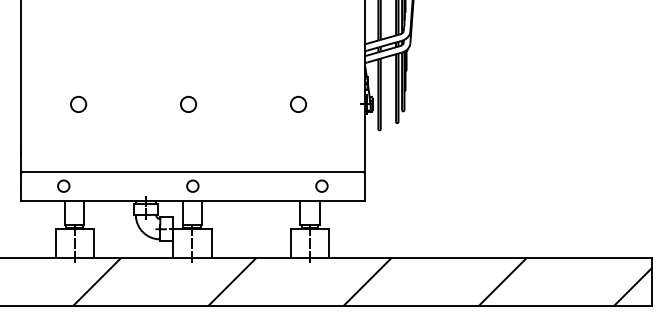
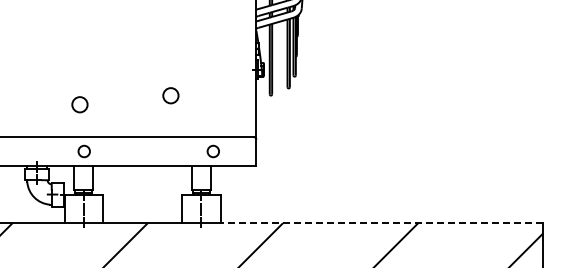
circle: (188, 103) -> (79, 103), moved
circle: (298, 103) -> (170, 94), moved
line: (489, 257) -> (380, 222), solid -> dashed

